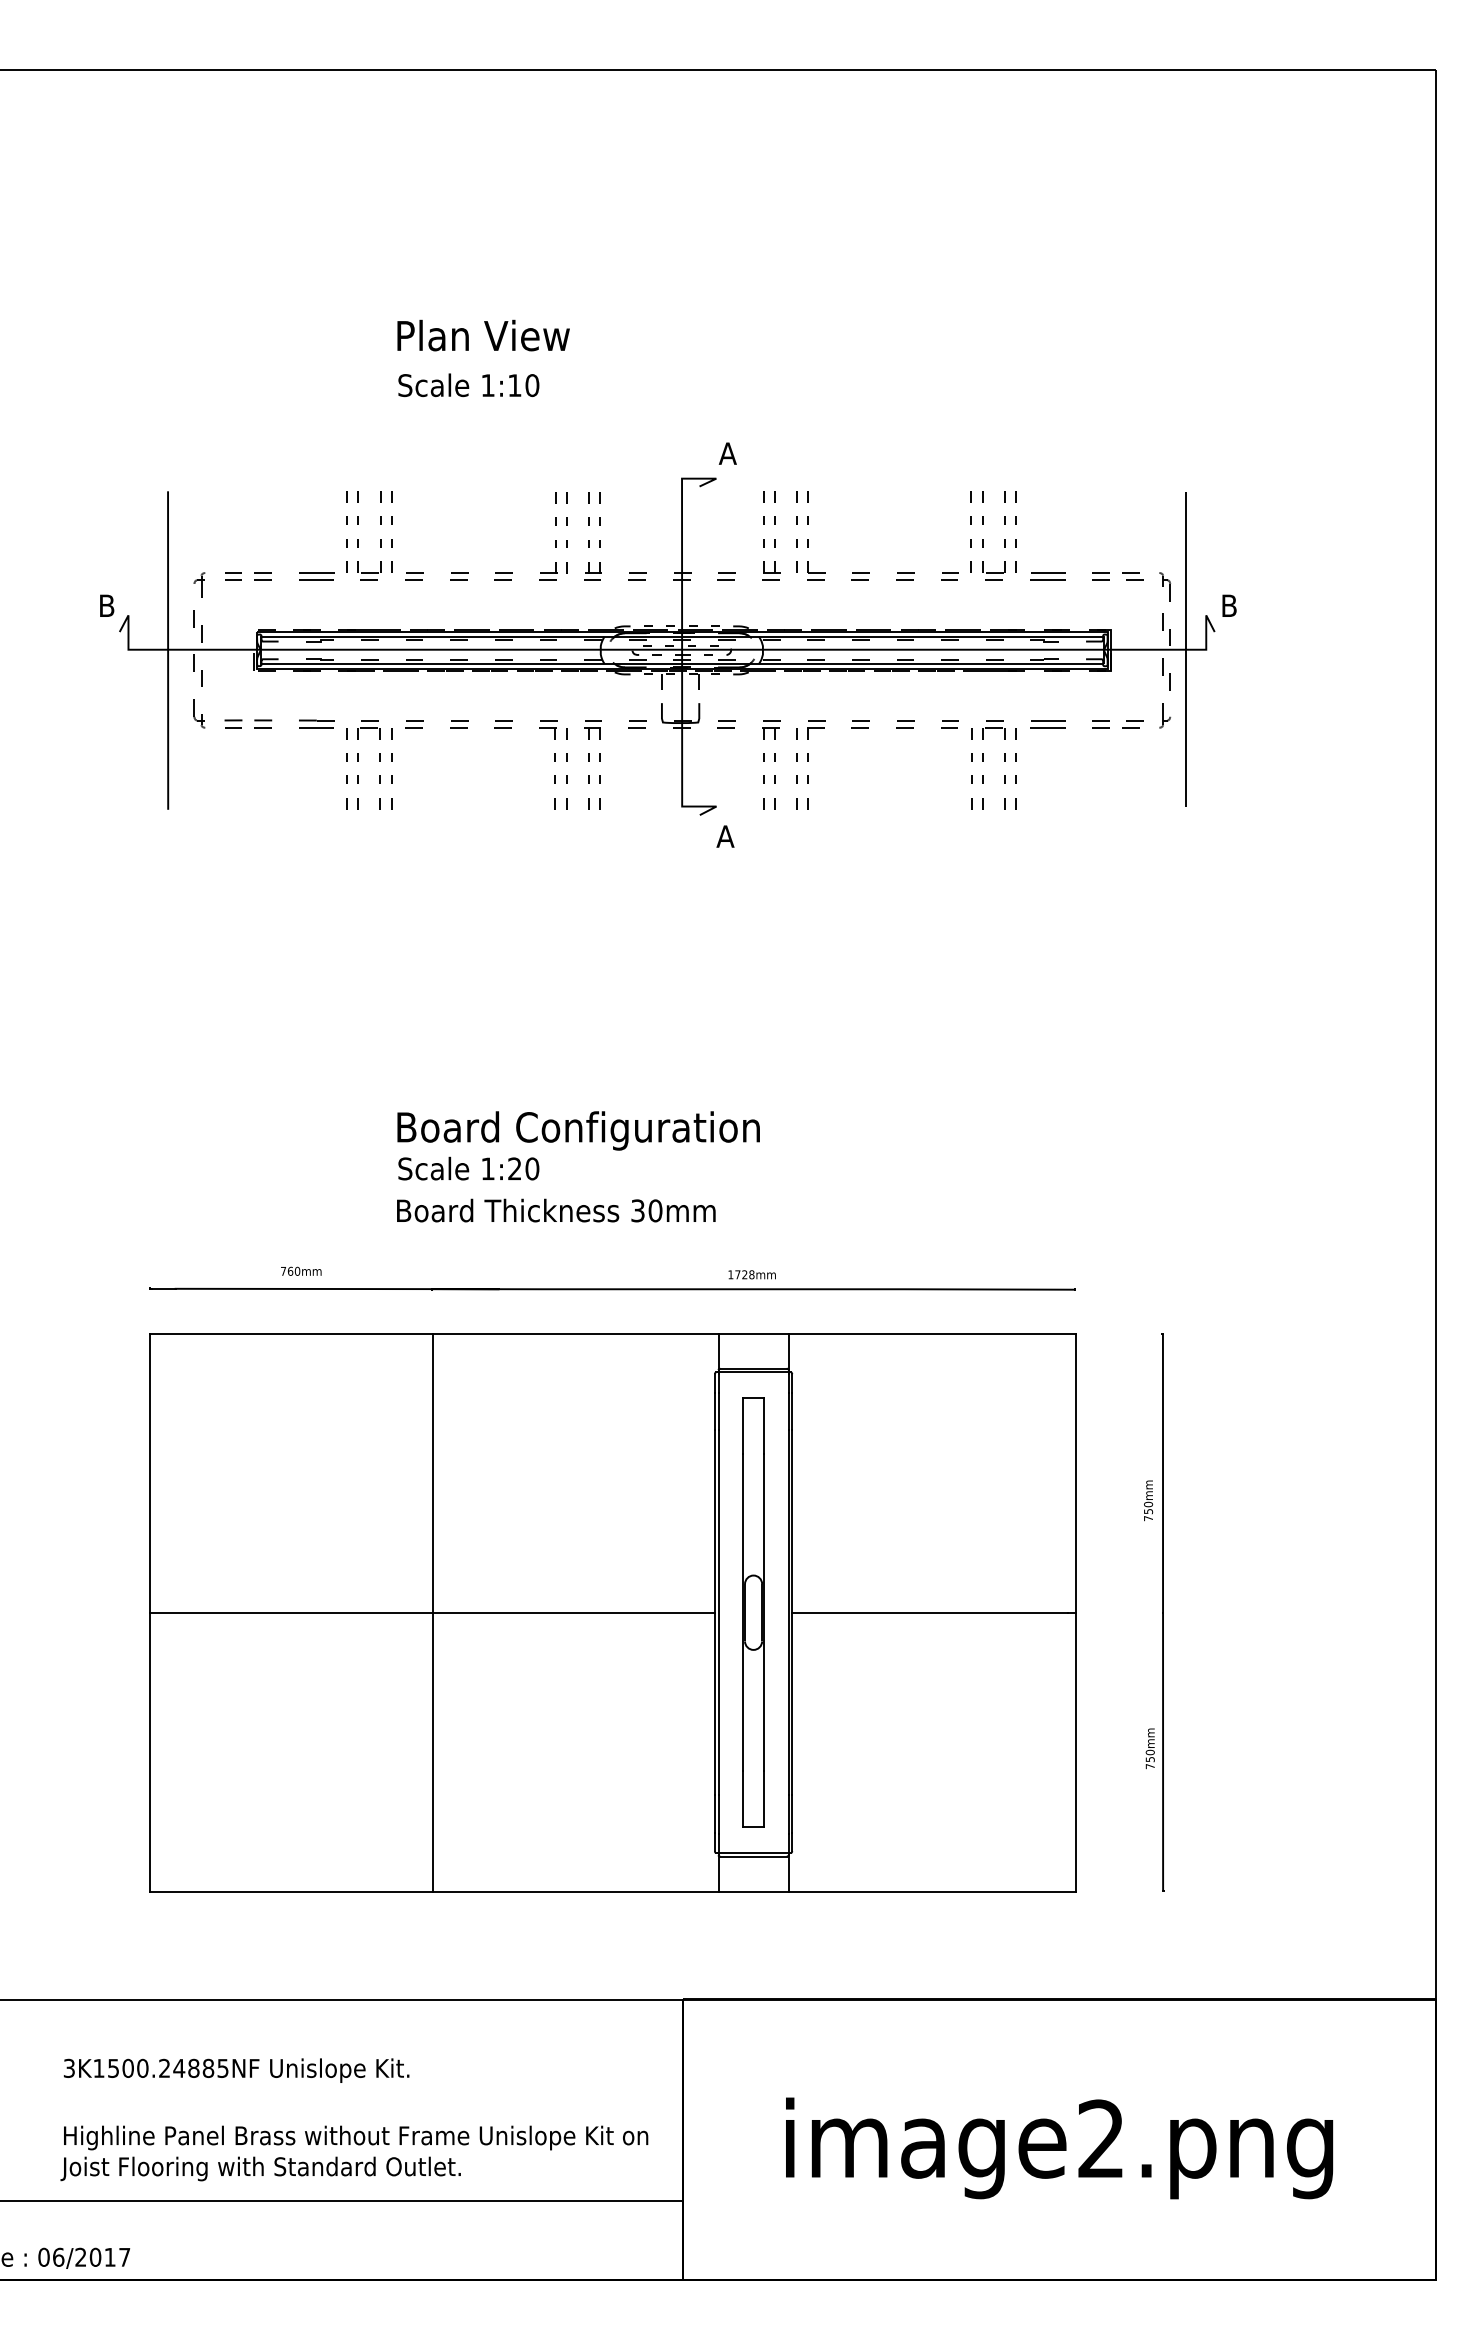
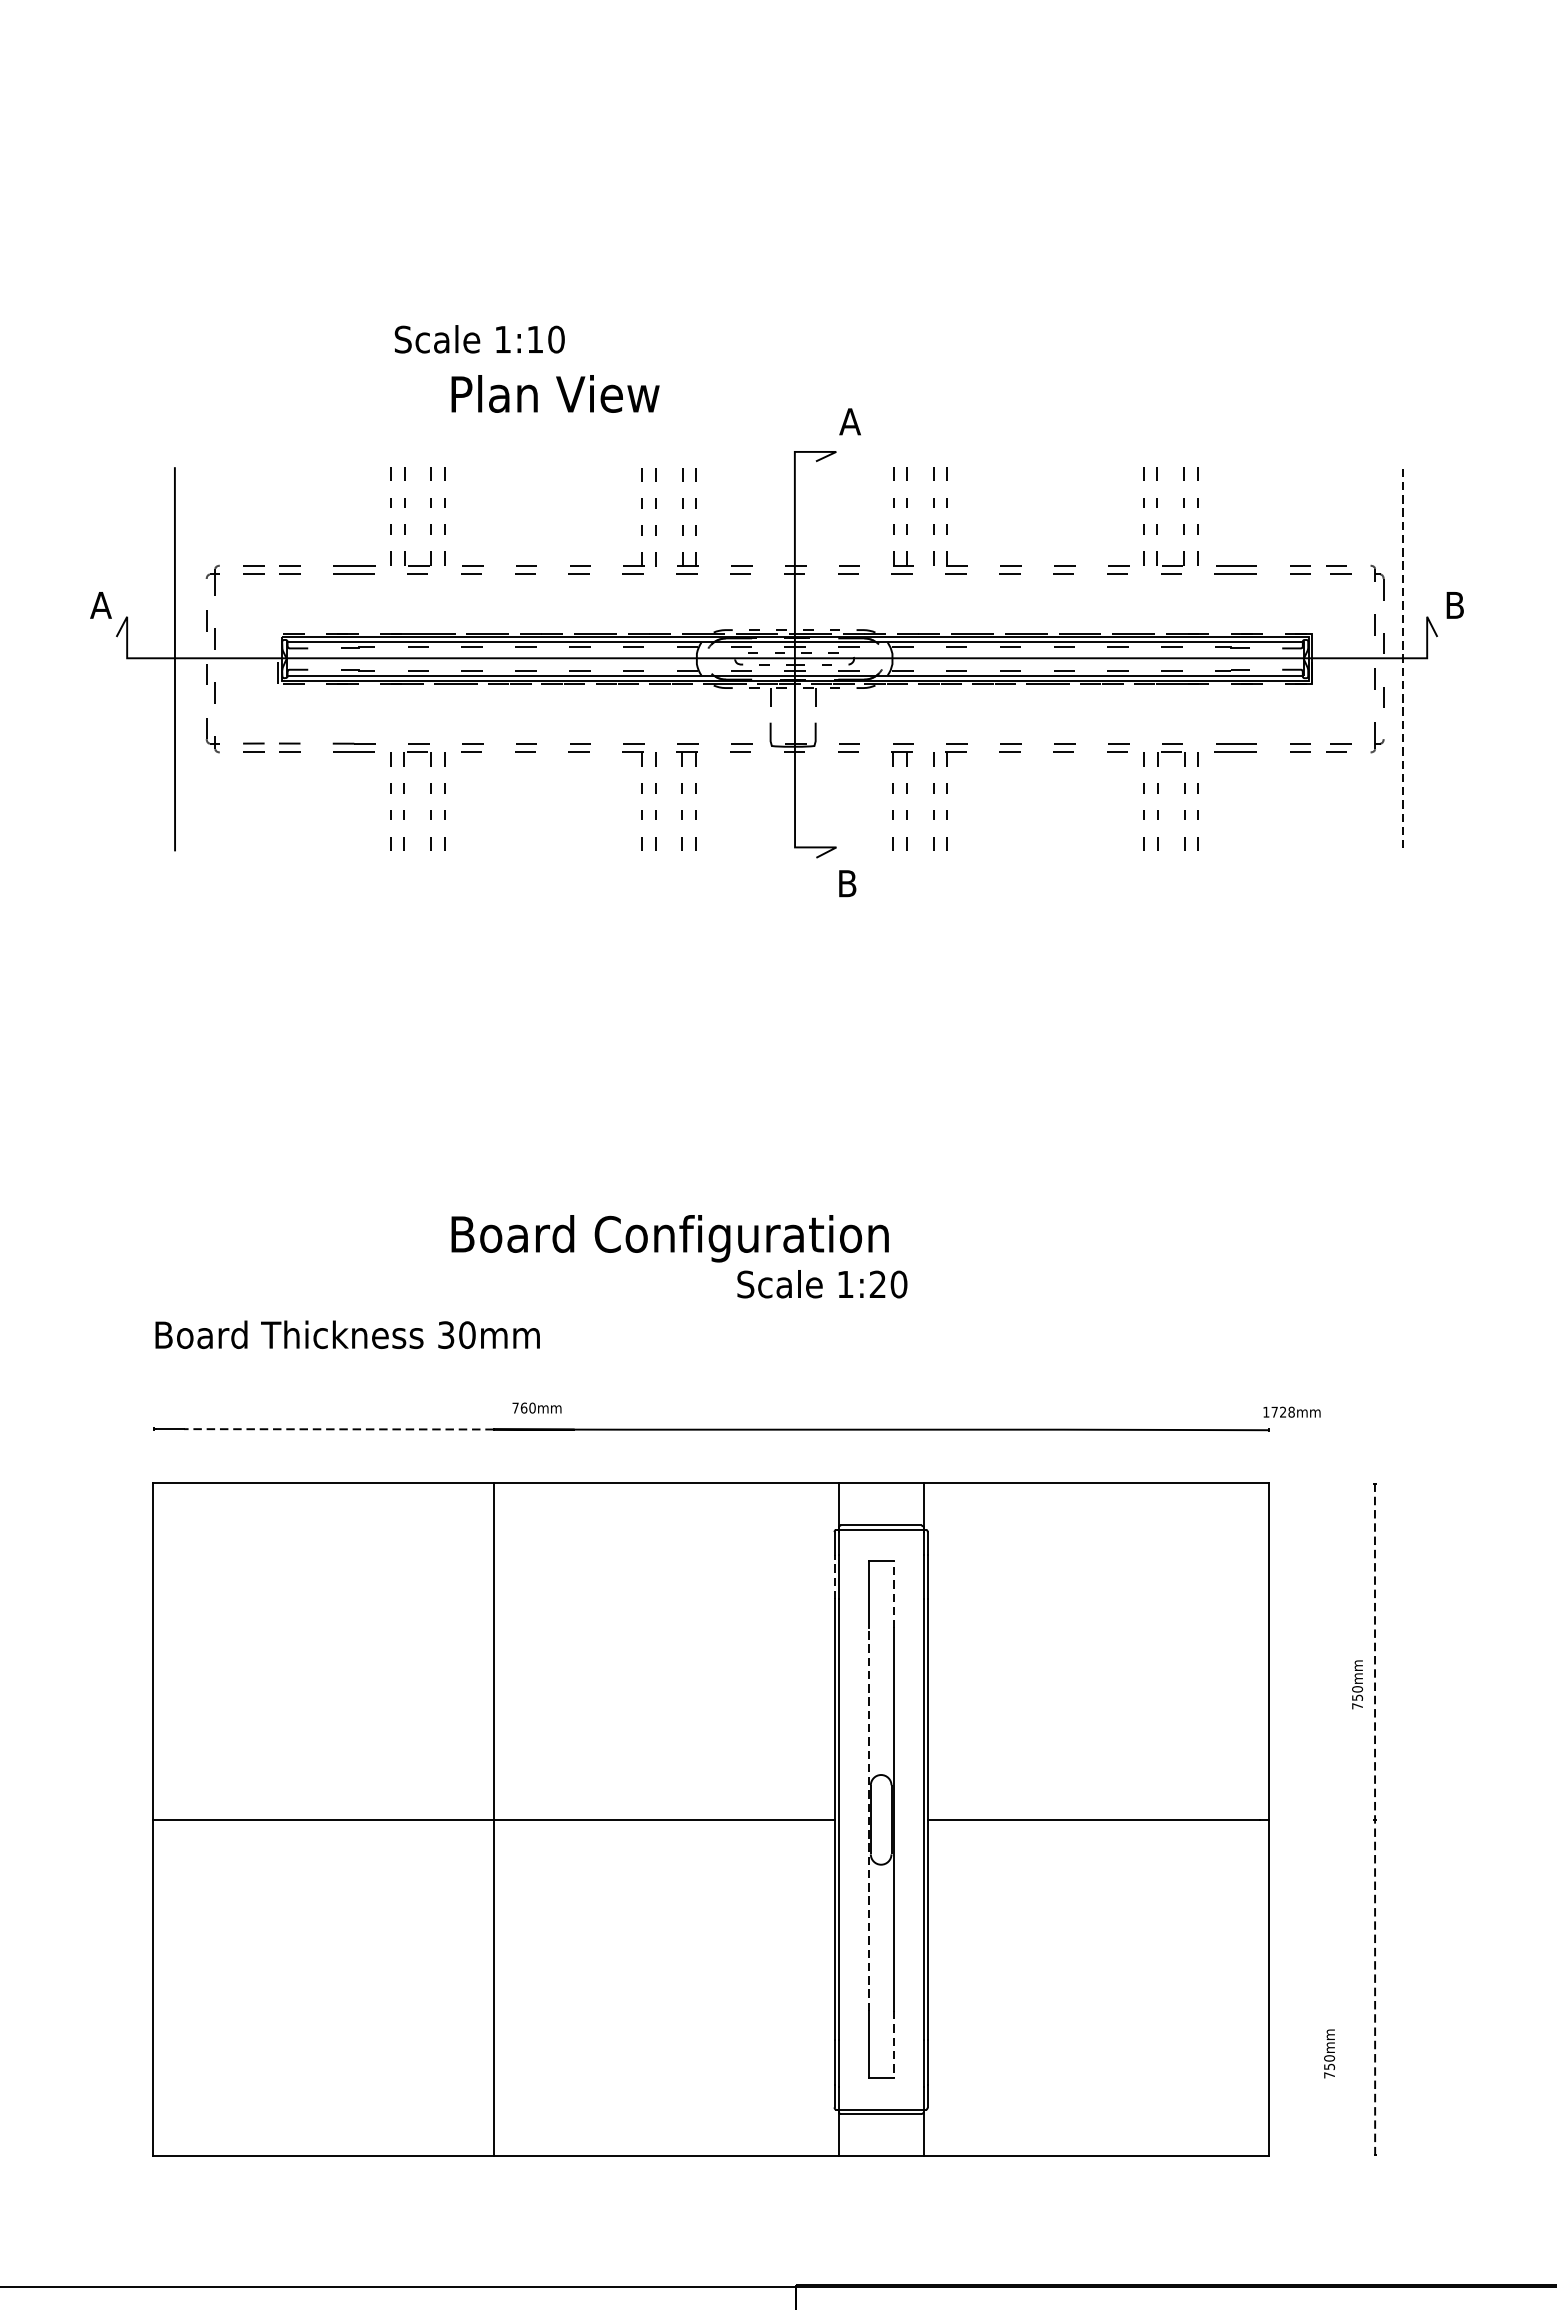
text: (483, 335) -> (555, 393), moved
text: (468, 385) -> (479, 339), moved
text: (106, 605) -> (100, 604), B -> A
line: (1186, 650) -> (1403, 659), solid -> dashed
text: (725, 836) -> (847, 883), A -> B
text: (468, 1168) -> (821, 1284), moved
text: (556, 1210) -> (347, 1334), moved
text: (301, 1270) -> (537, 1407), moved
text: (751, 1274) -> (1291, 1411), moved
line: (303, 1288) -> (338, 1428), solid -> dashed
line: (714, 1411) -> (834, 1577), solid -> dashed
line: (763, 1426) -> (893, 1595), solid -> dashed
line: (743, 1612) -> (869, 1819), solid -> dashed
line: (1163, 1612) -> (1375, 1819), solid -> dashed
text: (1149, 1748) -> (1328, 2053), moved
line: (763, 1799) -> (893, 2045), solid -> dashed

